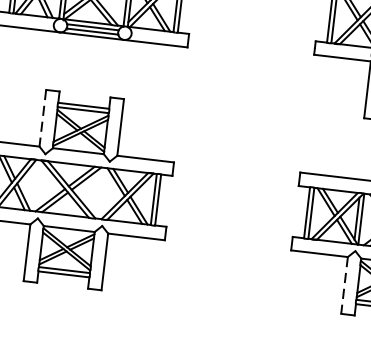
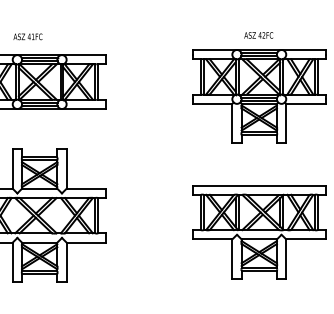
line: (42, 118) -> (12, 169), dashed -> solid
line: (344, 286) -> (232, 259), dashed -> solid

